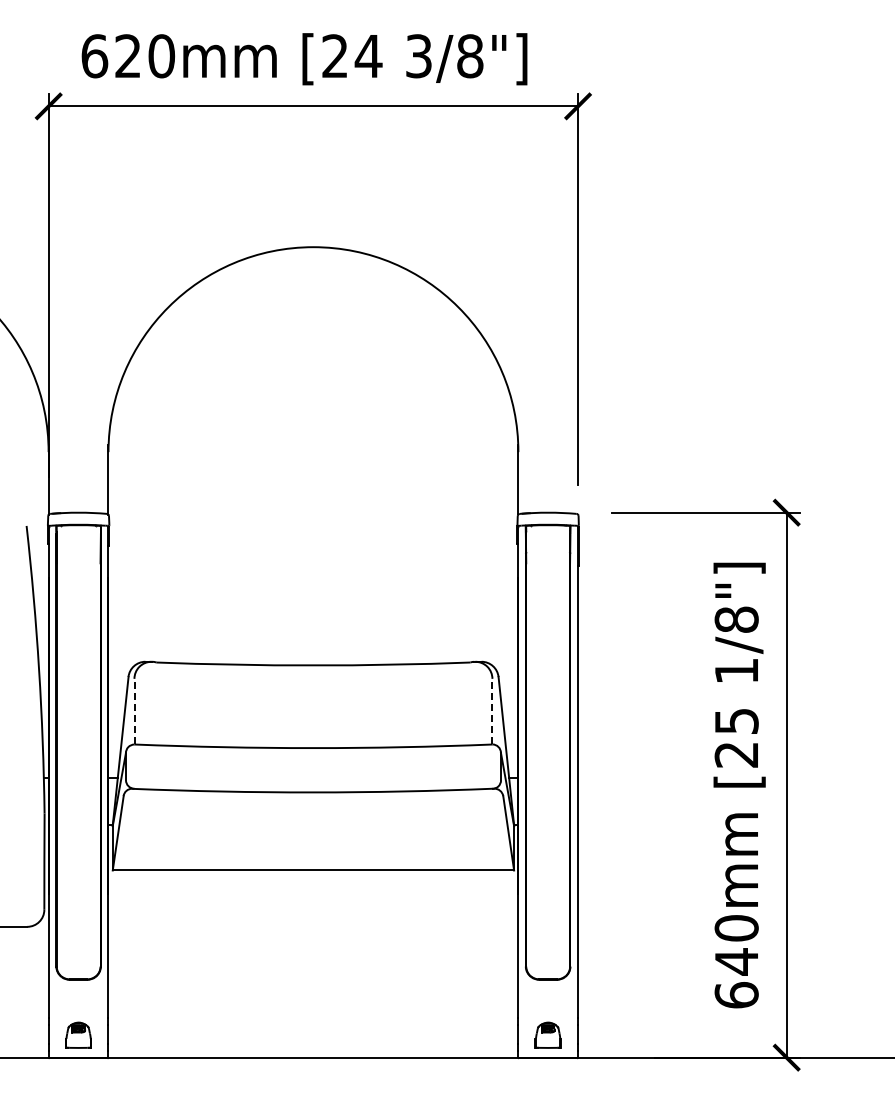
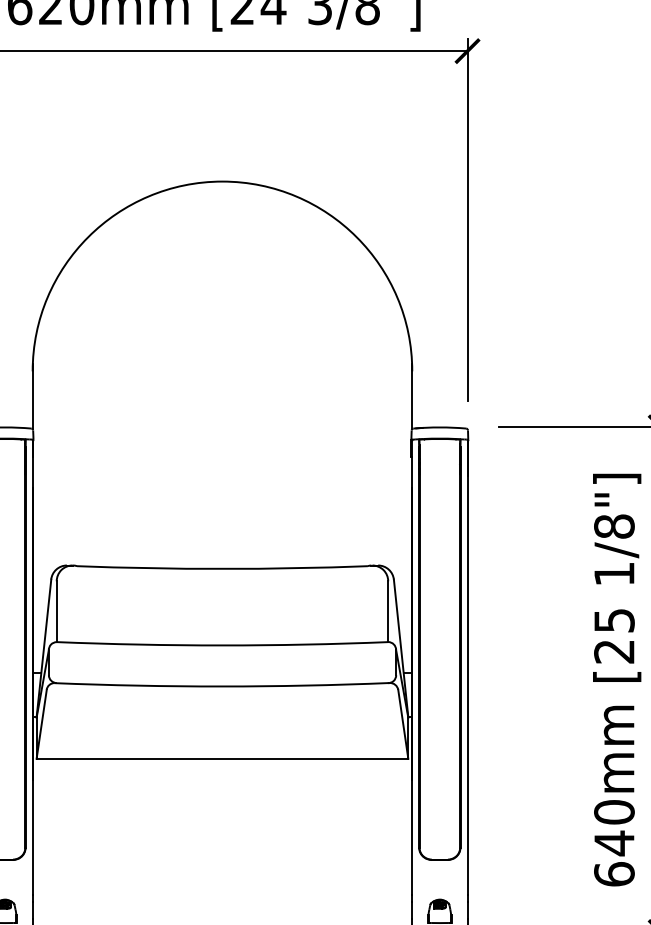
line: (134, 711) -> (56, 611), dashed -> solid
line: (492, 711) -> (388, 611), dashed -> solid

